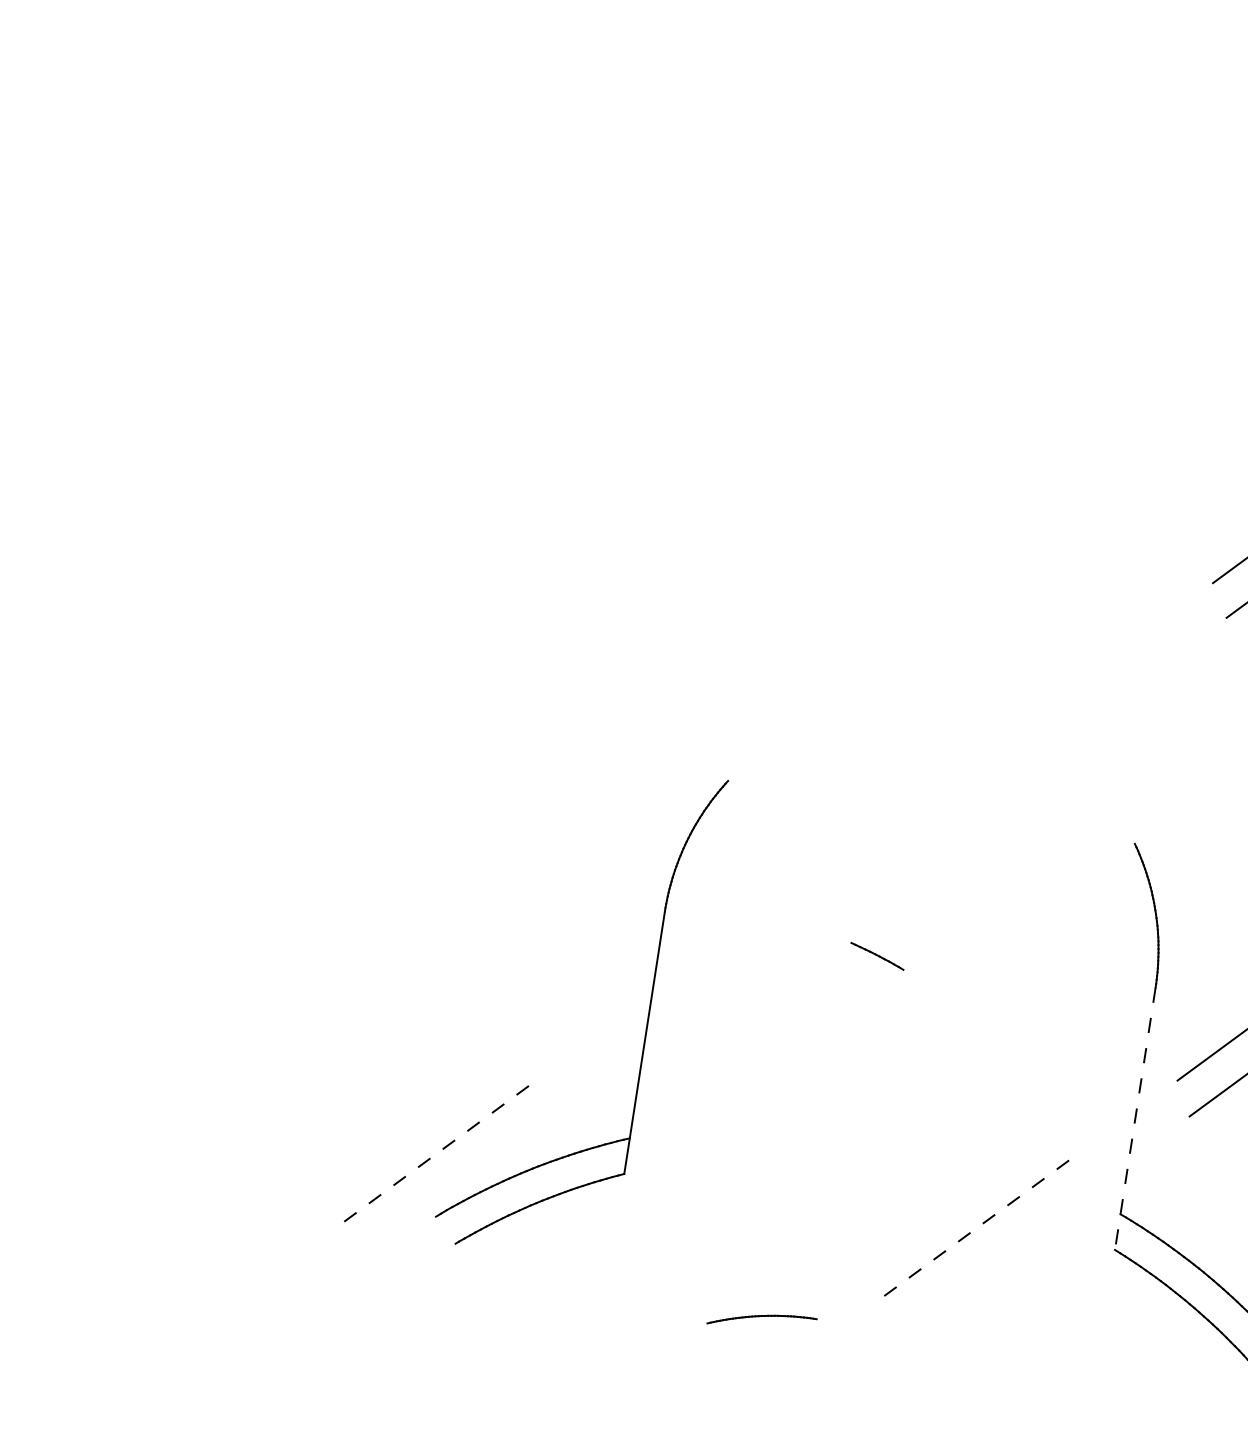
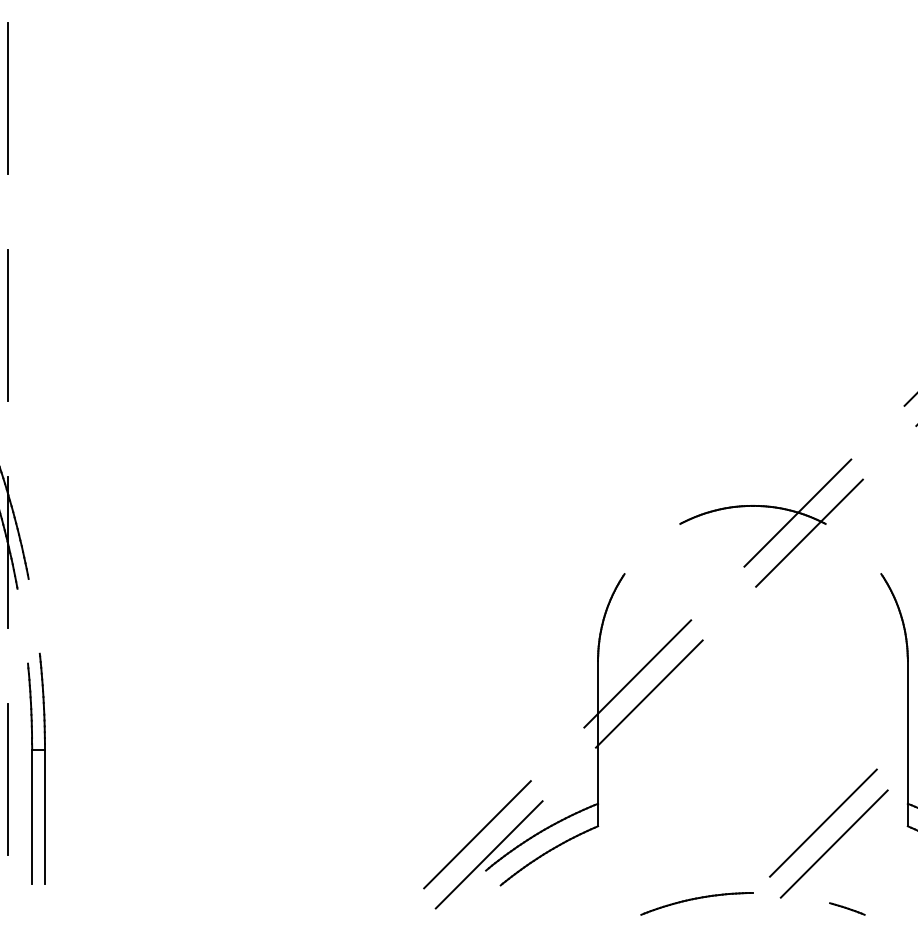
part: (984, 749) -> (779, 530), added
line: (724, 941) -> (637, 673), added
line: (877, 955) -> (847, 908), moved
line: (736, 975) -> (648, 693), added
line: (1134, 1118) -> (907, 743), dashed -> solid
line: (431, 1157) -> (477, 834), dashed -> solid
line: (443, 1191) -> (488, 854), added
line: (982, 1224) -> (823, 823), dashed -> solid
line: (993, 1258) -> (833, 843), added
part: (761, 1320) -> (696, 903), size x1.67

